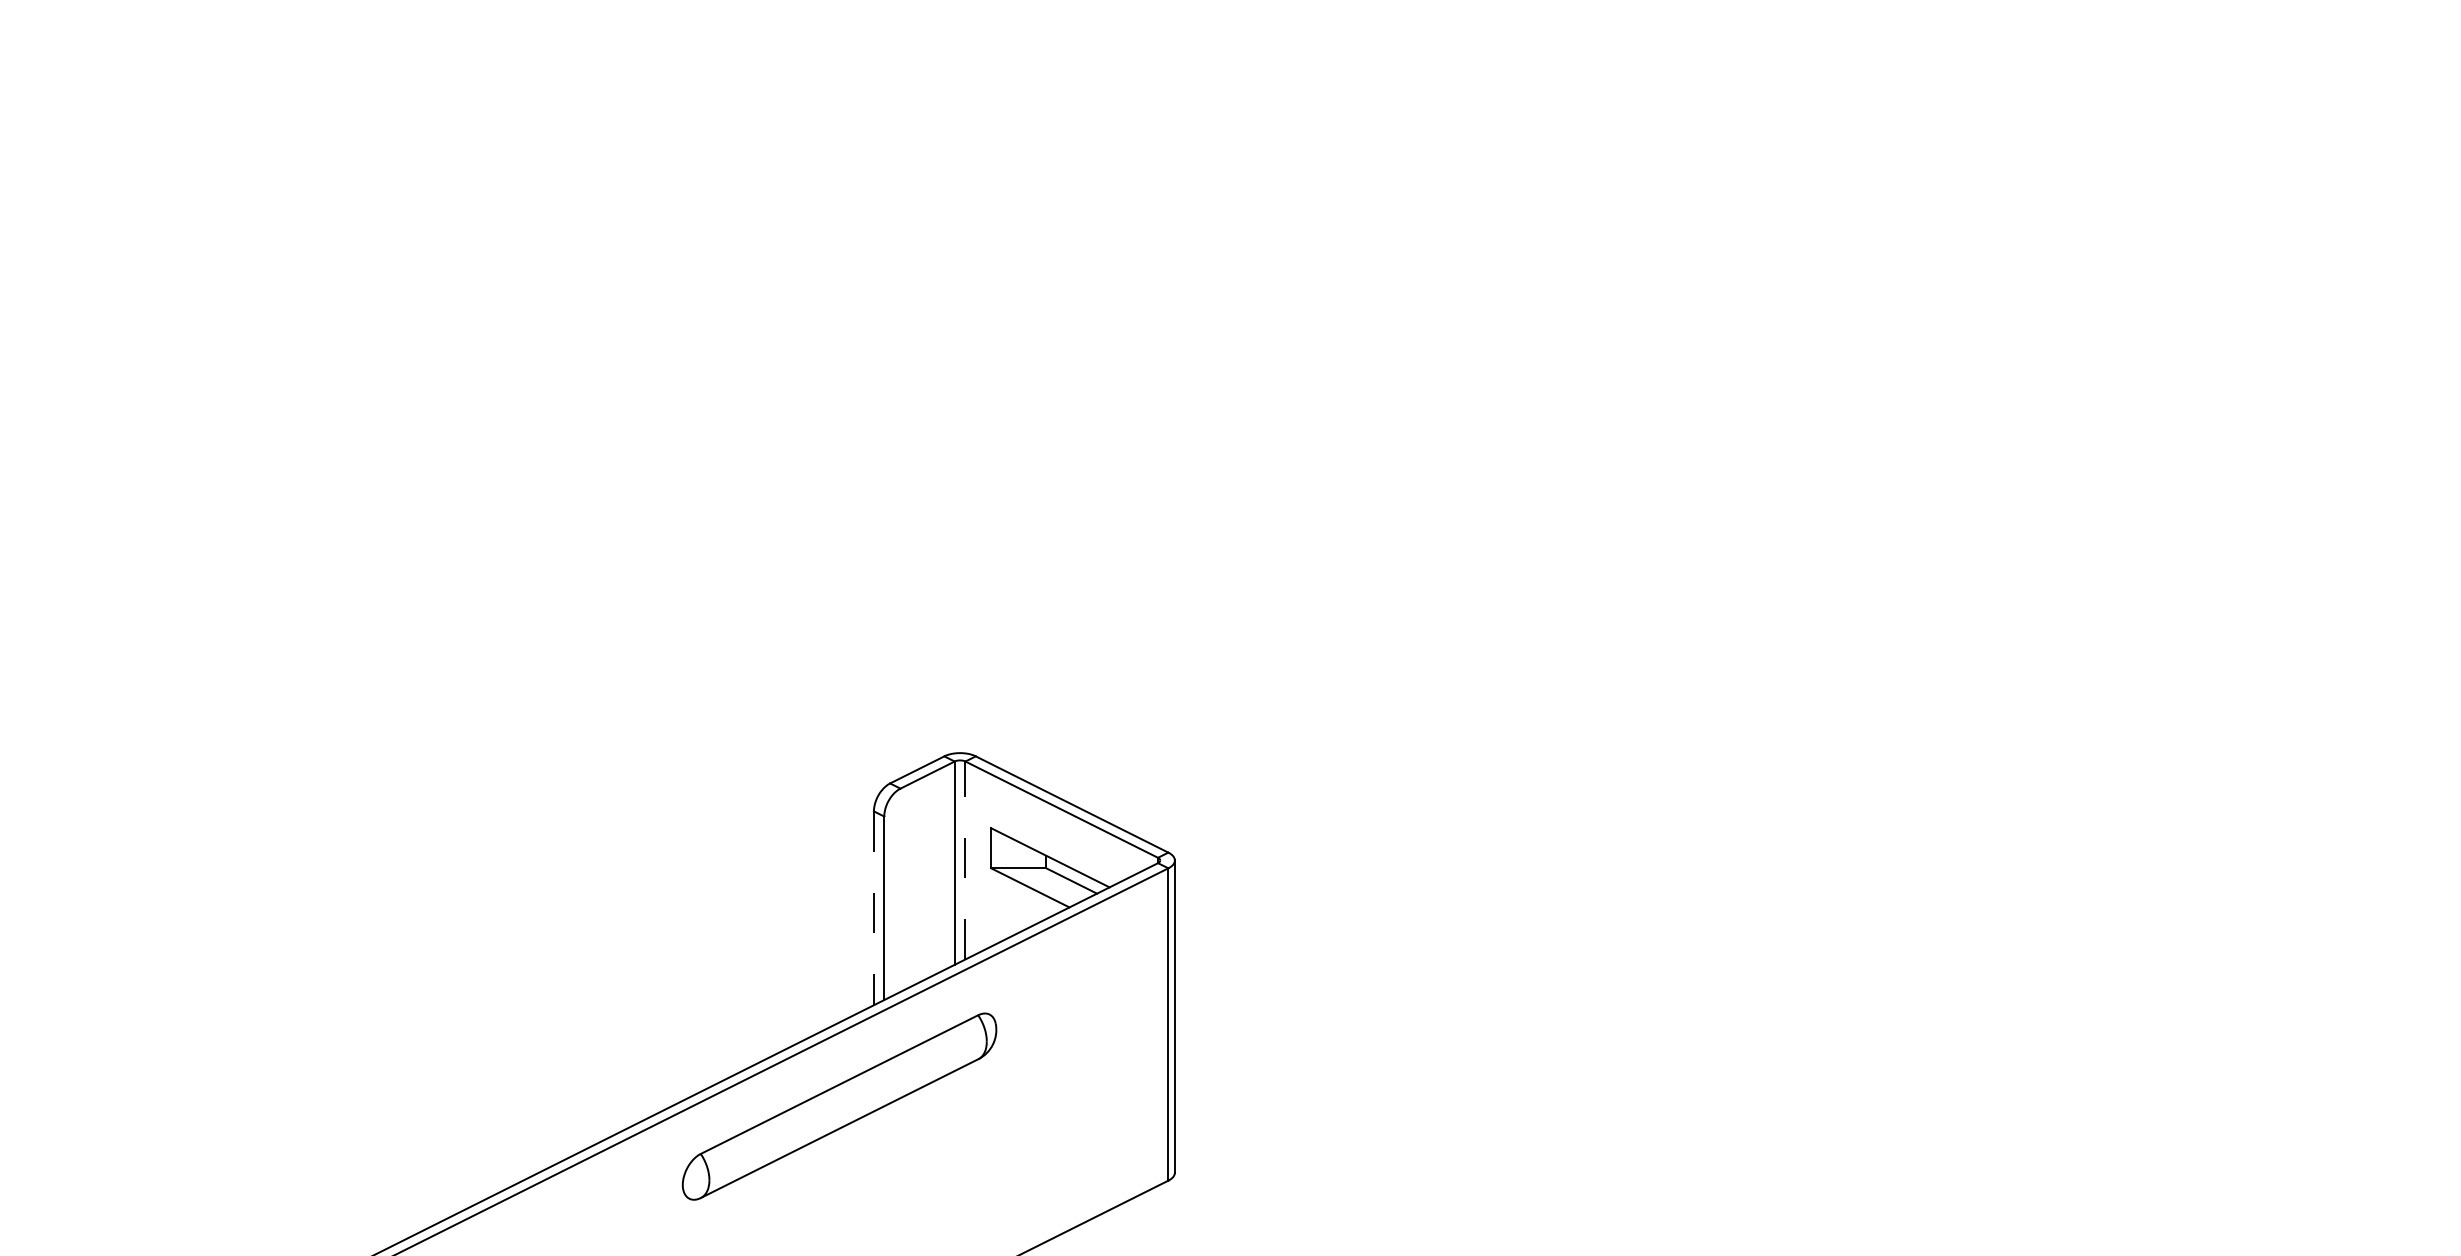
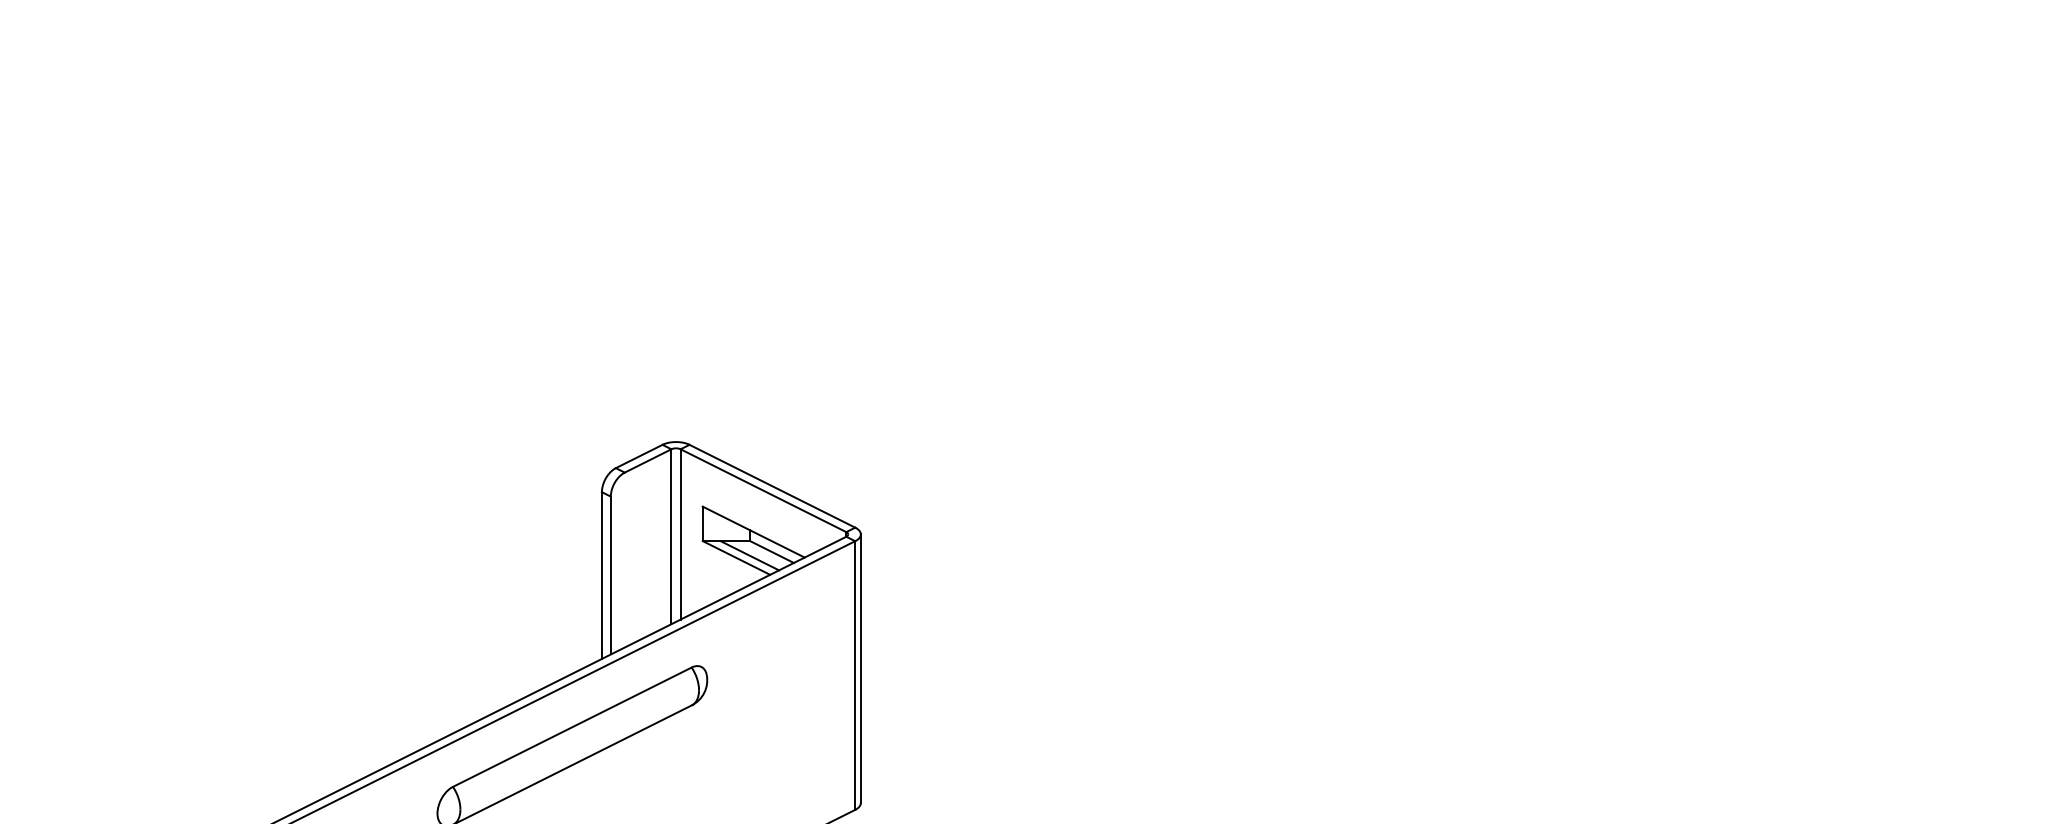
line: (965, 860) -> (680, 534), dashed -> solid
line: (1045, 885) -> (749, 555), added
line: (873, 908) -> (601, 575), dashed -> solid

